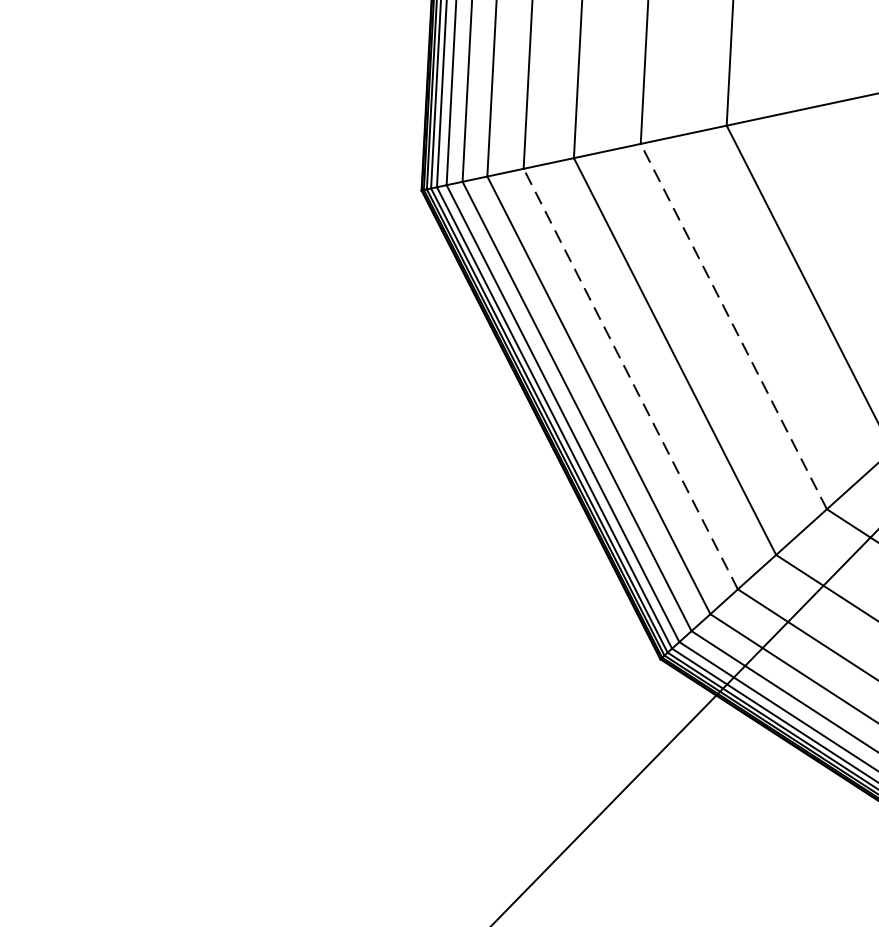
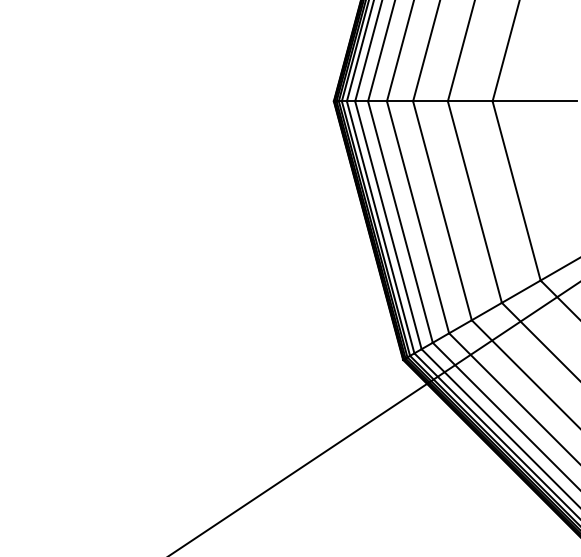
line: (732, 325) -> (474, 201), dashed -> solid
line: (629, 377) -> (417, 216), dashed -> solid

